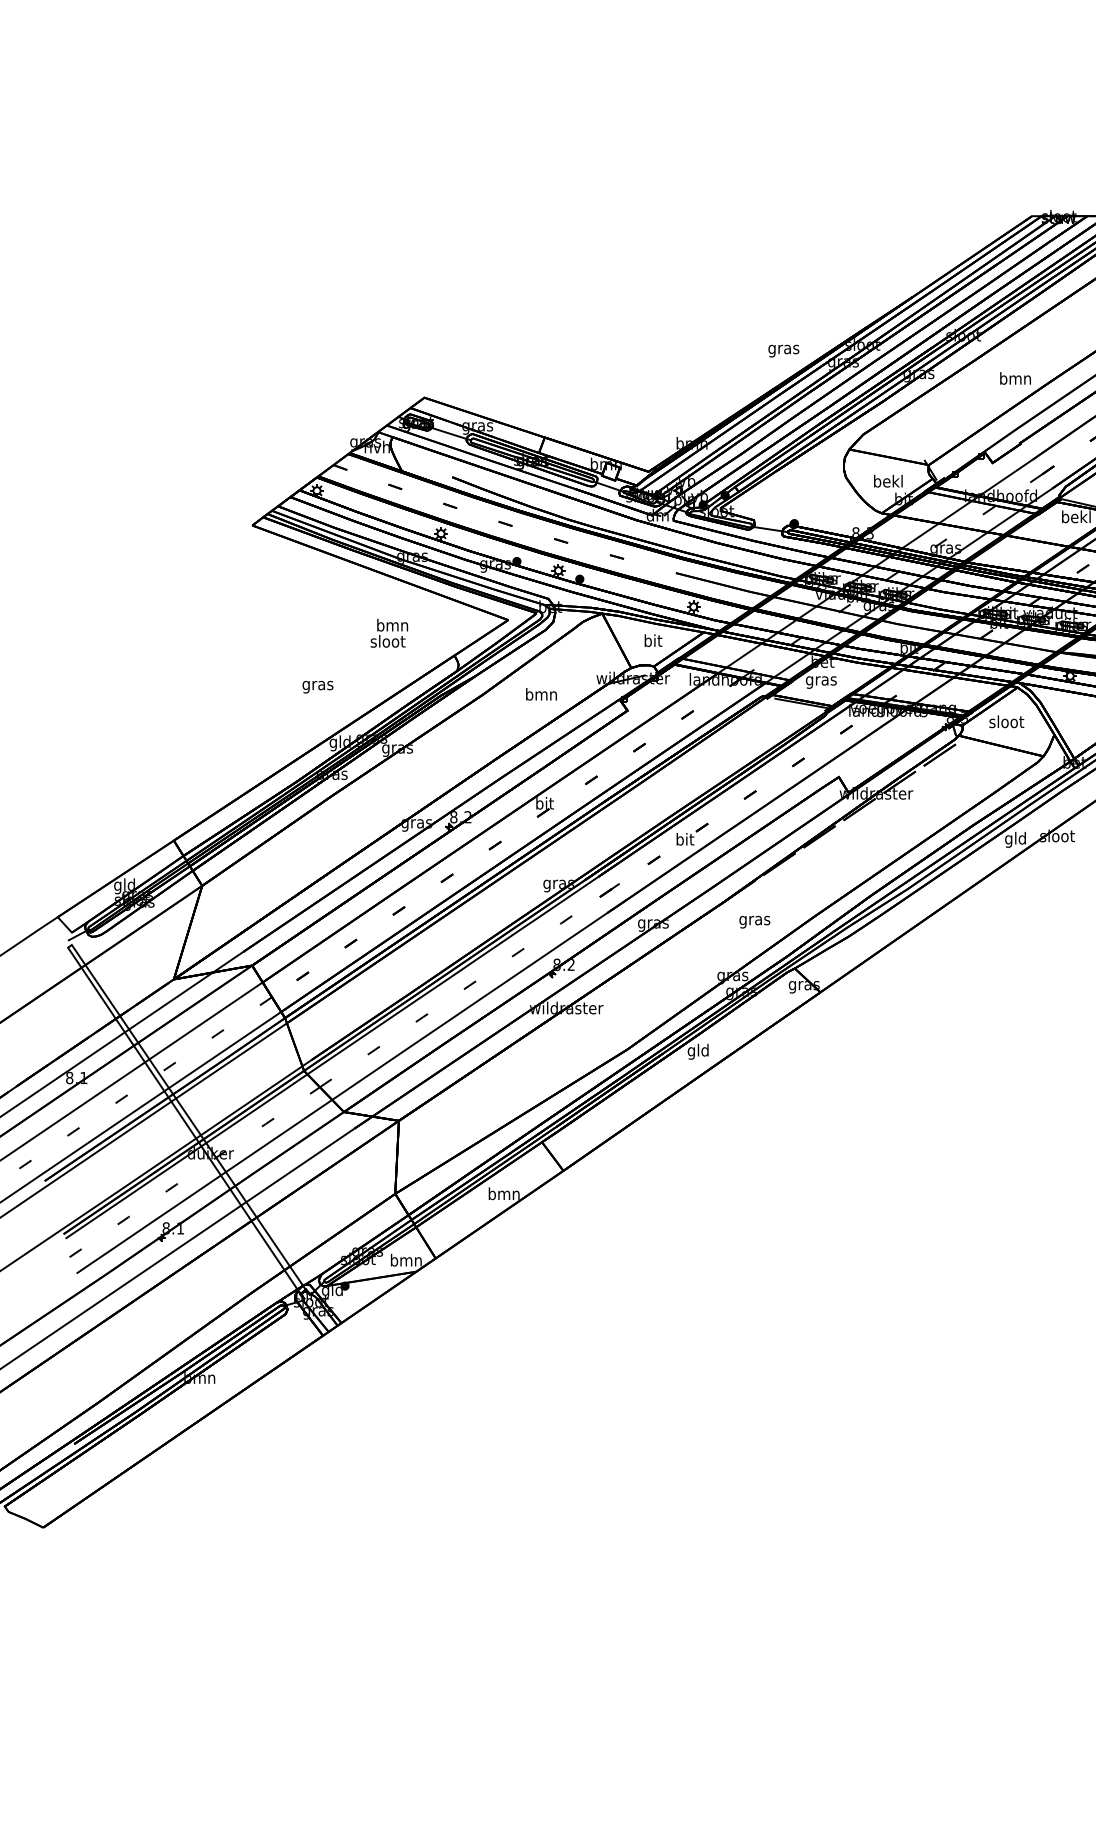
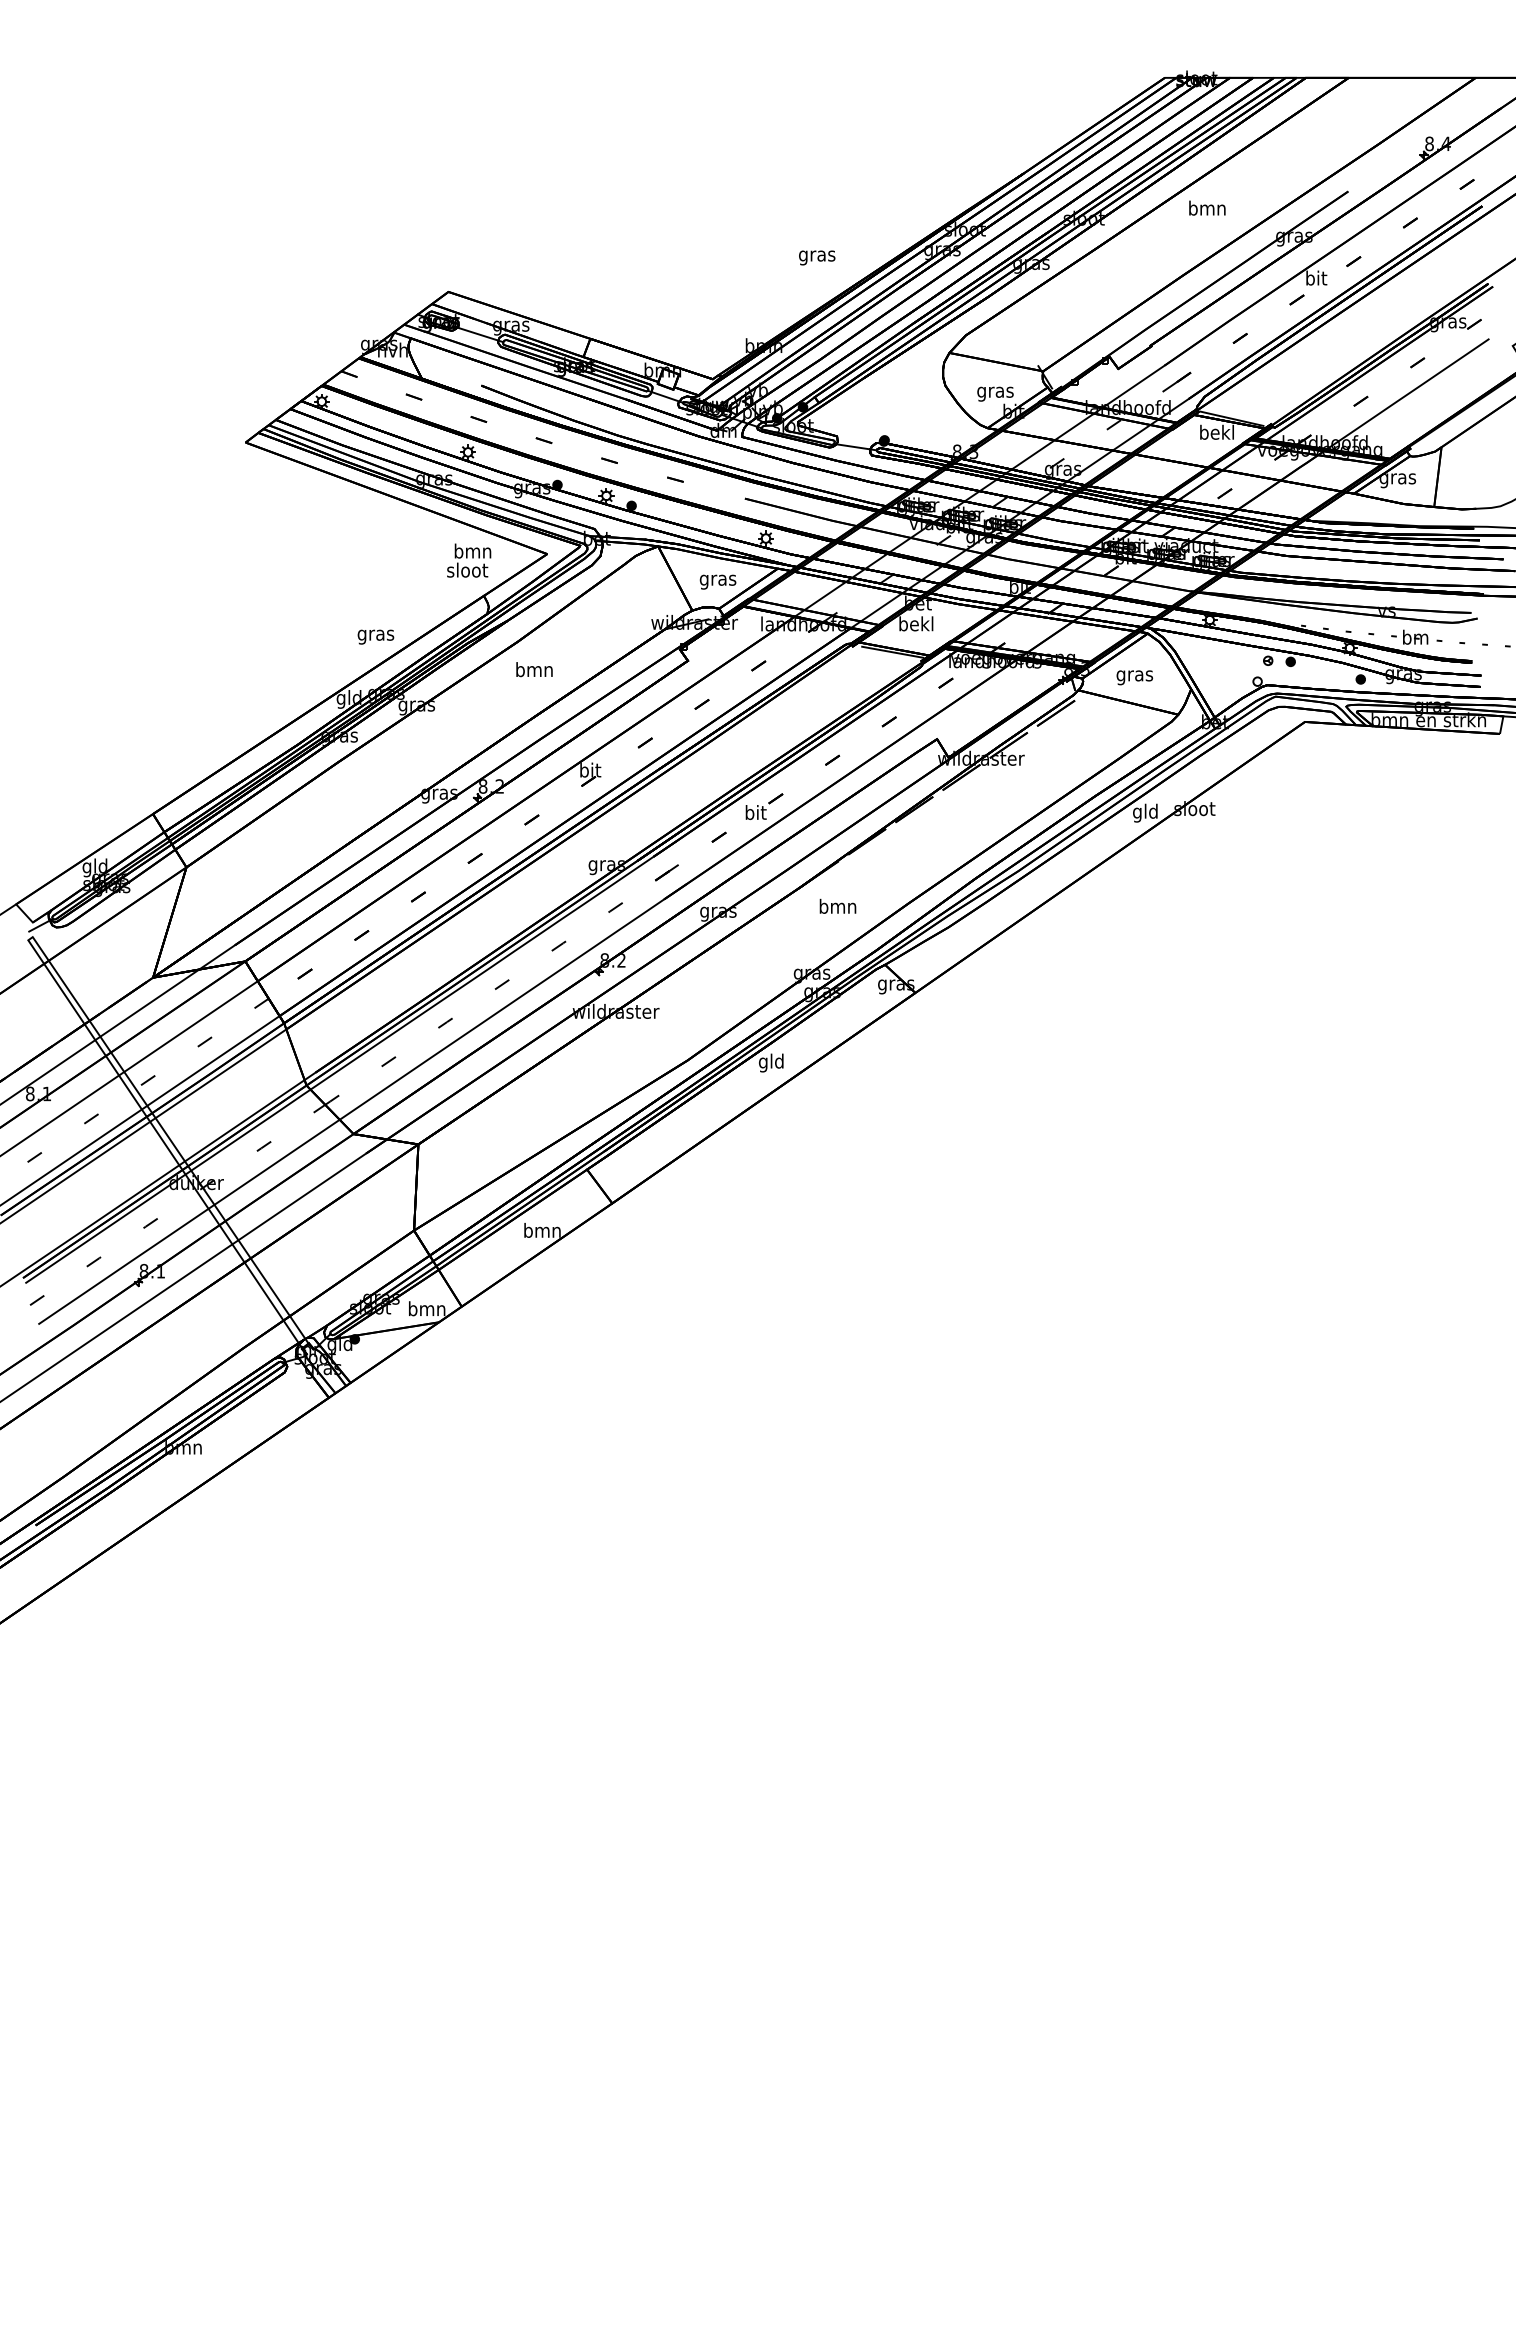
text: (784, 350) -> (817, 257), moved
text: (1015, 377) -> (1207, 207), moved
text: (888, 482) -> (995, 391), bekl -> gras
text: (389, 633) -> (469, 560), moved
text: (652, 641) -> (717, 579), bit -> gras
text: (821, 680) -> (916, 625), gras -> bekl
text: (317, 686) -> (375, 636), moved
text: (541, 694) -> (534, 669), moved
text: (1006, 723) -> (1134, 675), sloot -> gras
text: (754, 919) -> (837, 907), gras -> bmn

